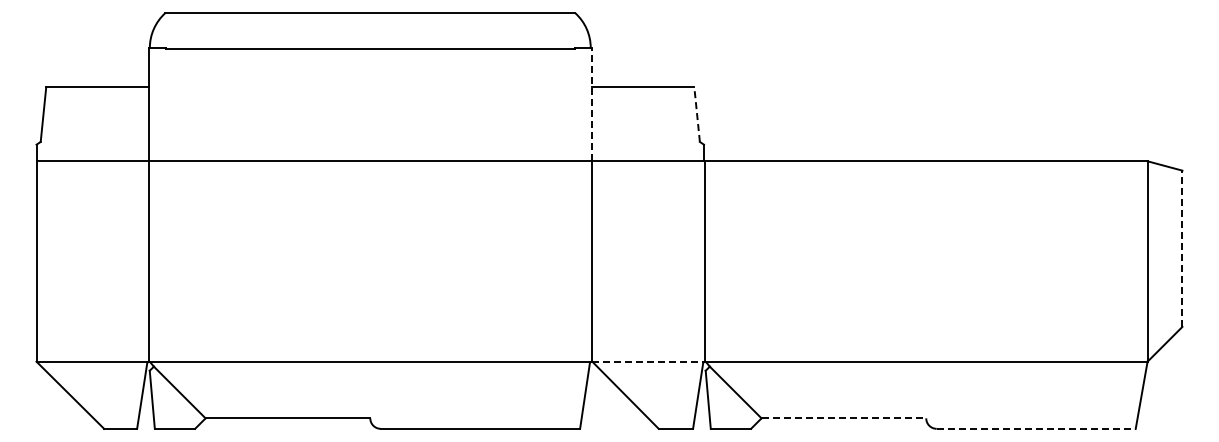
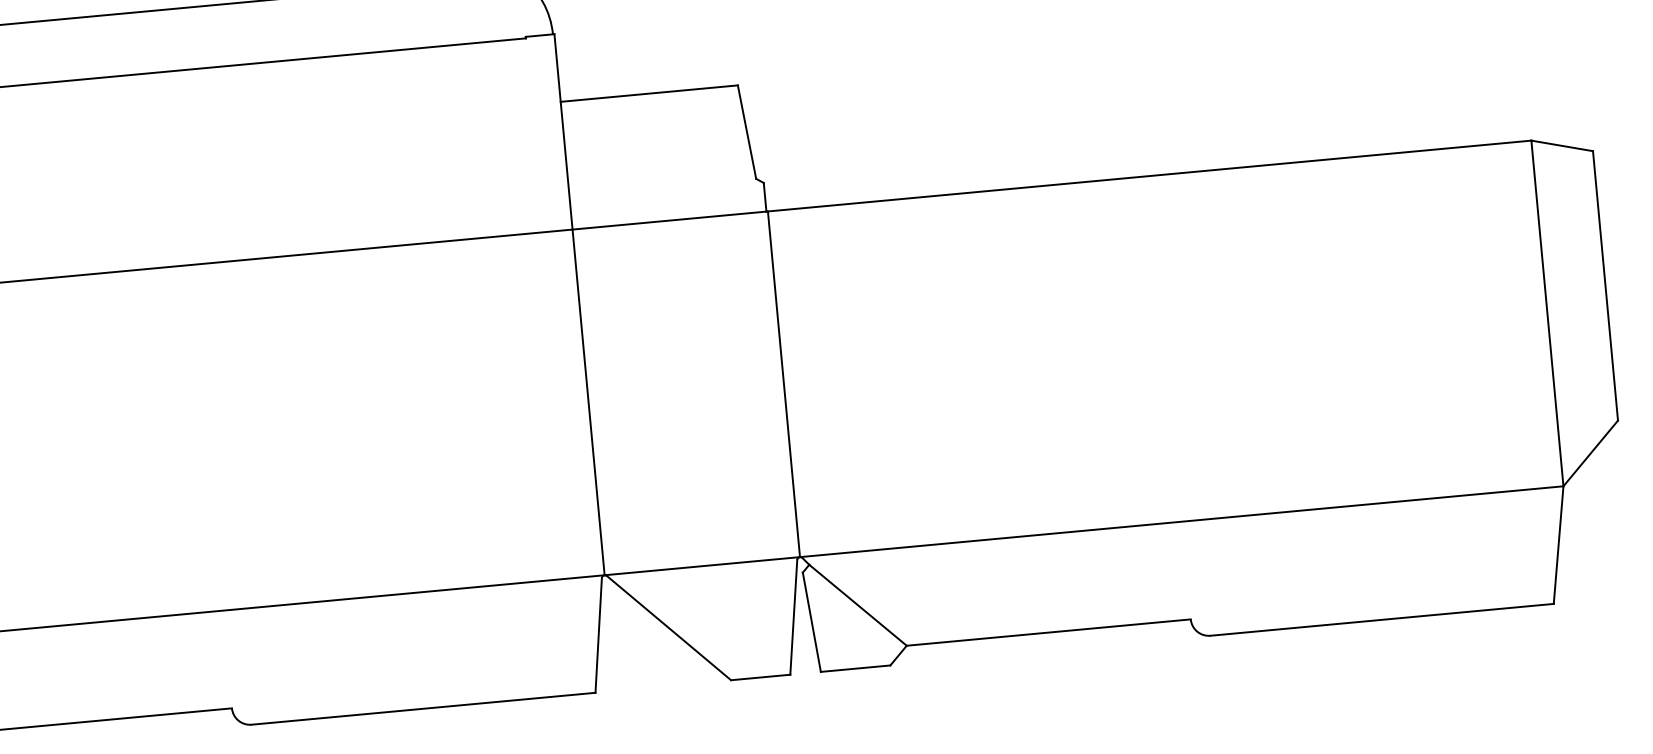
line: (591, 104) -> (563, 131), dashed -> solid
line: (697, 114) -> (747, 131), dashed -> solid
line: (1182, 248) -> (1605, 285), dashed -> solid
line: (648, 361) -> (702, 565), dashed -> solid
line: (844, 418) -> (1049, 632), dashed -> solid
line: (1036, 428) -> (1382, 619), dashed -> solid

